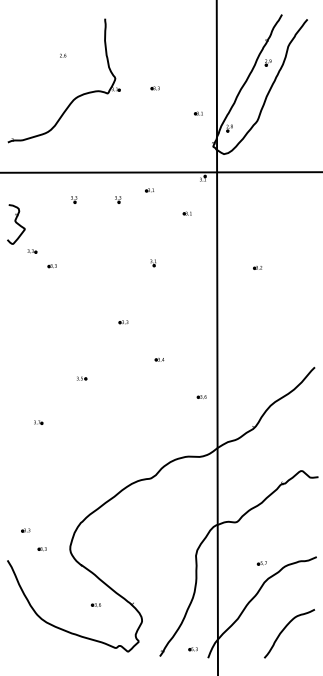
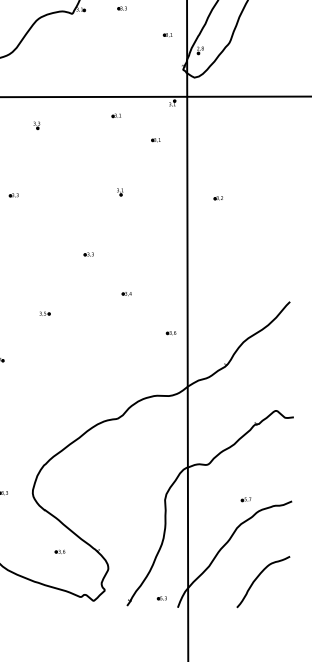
part: (118, 199) -> (83, 125), removed
part: (257, 267) -> (218, 197), moved
part: (261, 563) -> (245, 499), moved

